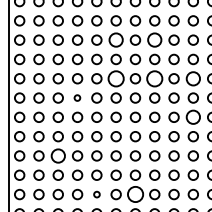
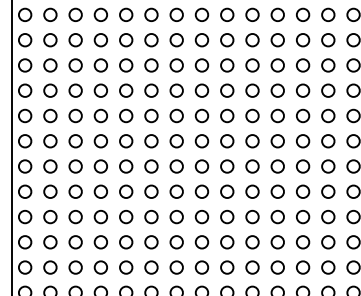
circle: (116, 40) -> (151, 40), size x0.71
circle: (154, 40) -> (201, 40), size x0.71
circle: (116, 78) -> (151, 90), size x0.62
circle: (154, 78) -> (201, 90), size x0.62
circle: (193, 78) -> (252, 90), size x0.71
circle: (77, 97) -> (100, 115), size x1.67
circle: (193, 117) -> (252, 141), size x0.71
circle: (58, 155) -> (75, 191), size x0.71
circle: (97, 194) -> (126, 242), size x1.67
circle: (135, 194) -> (176, 242), size x0.62

